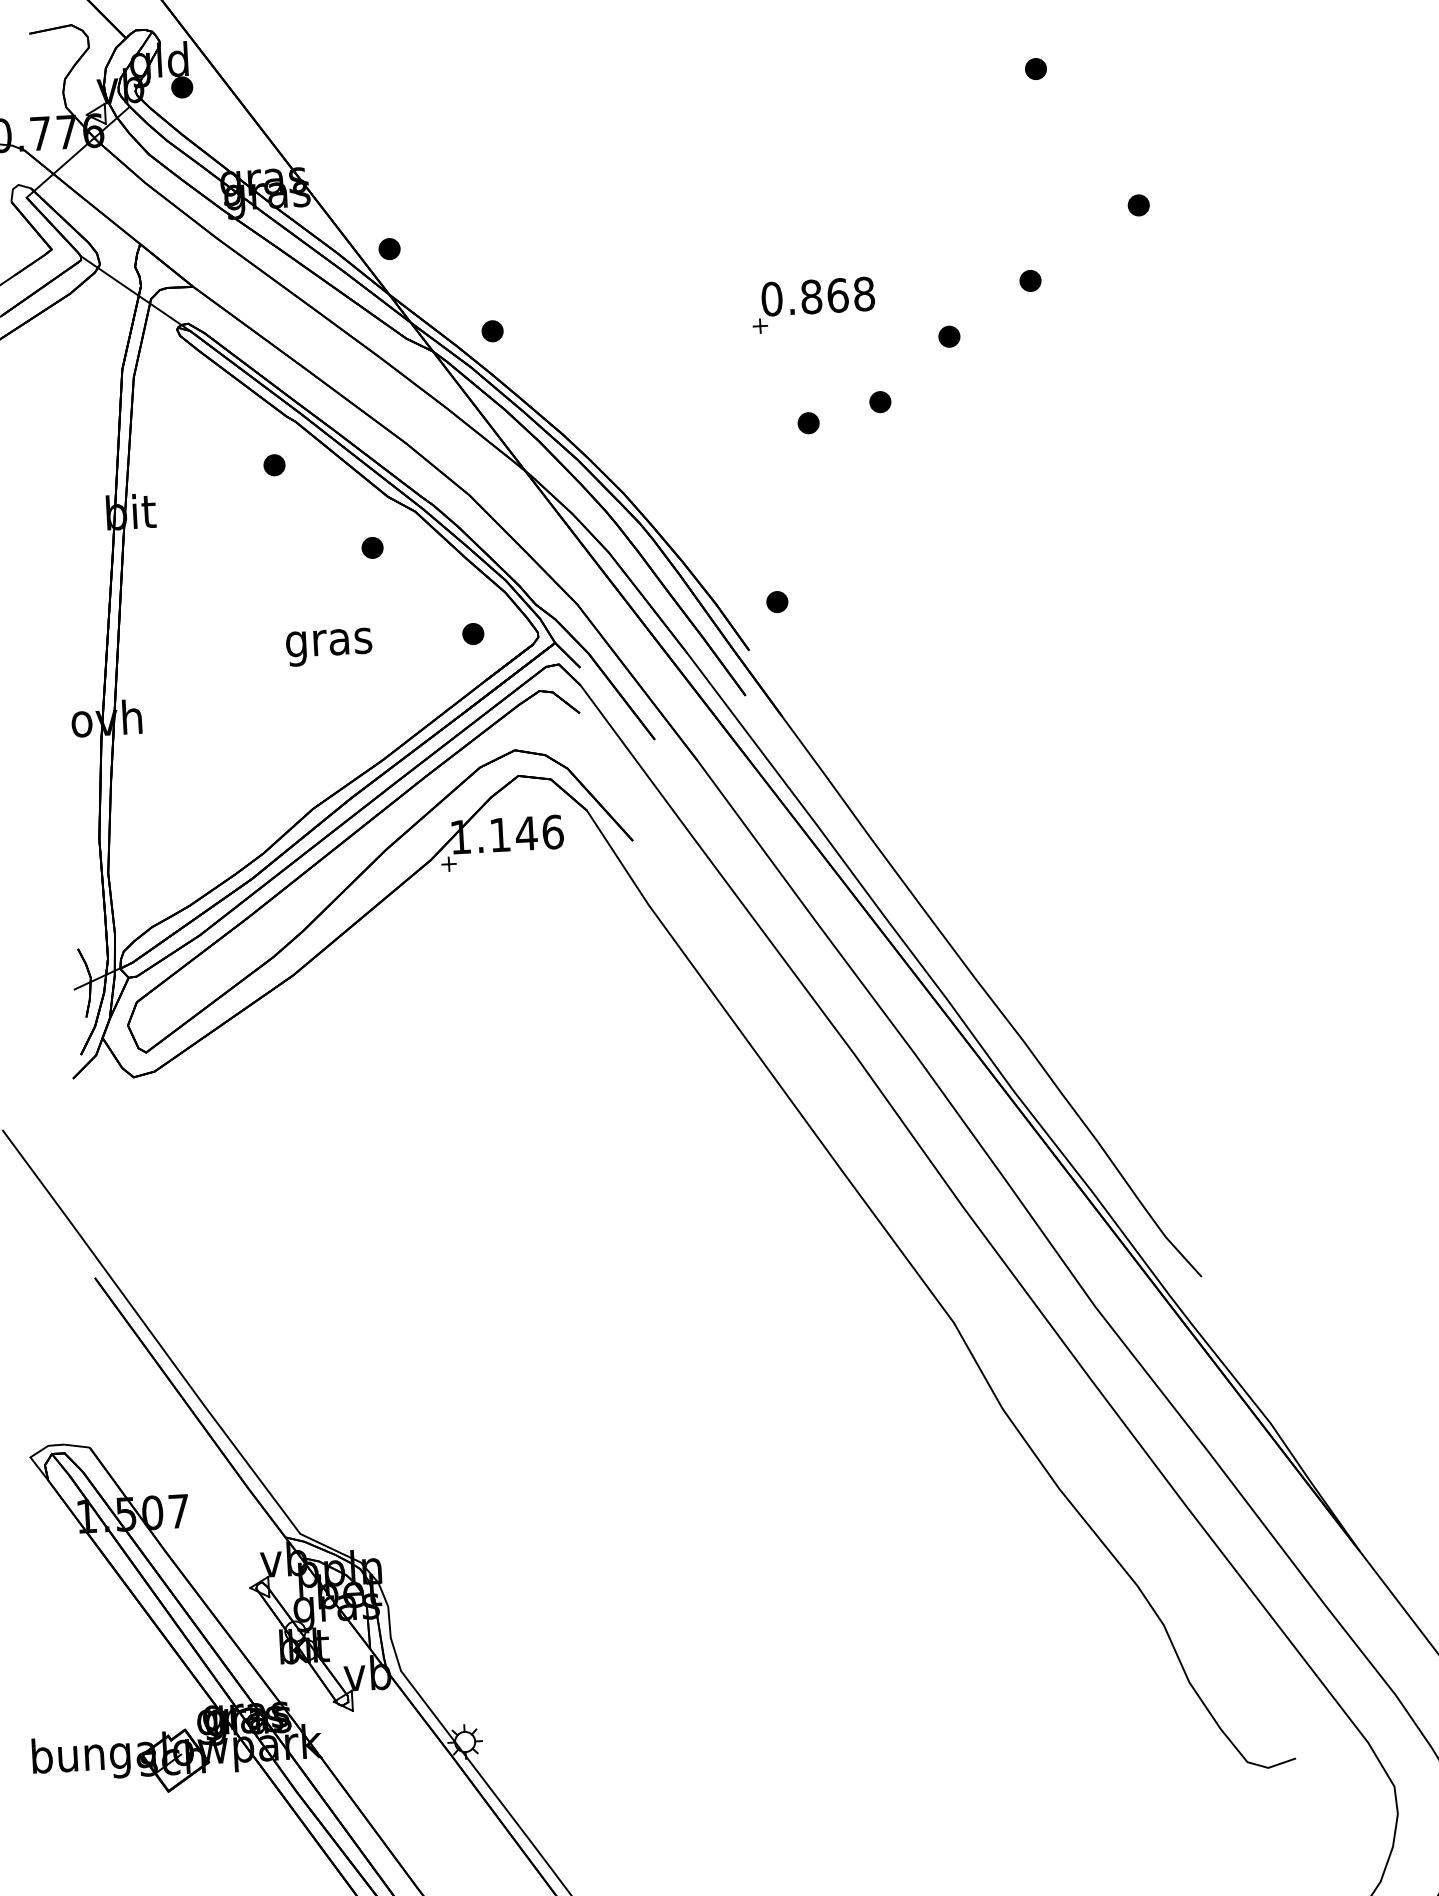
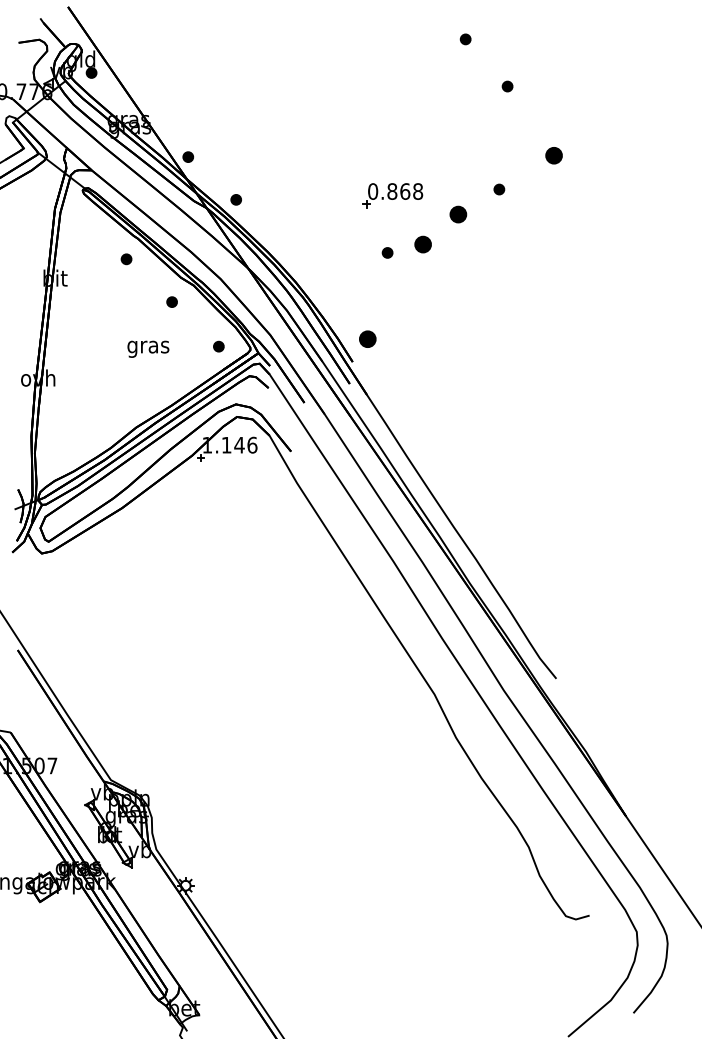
part: (1137, 205) -> (553, 155), size x1.6
part: (949, 336) -> (458, 214), size x1.6
part: (879, 402) -> (422, 244), size x1.6
part: (776, 600) -> (367, 338), size x1.6

